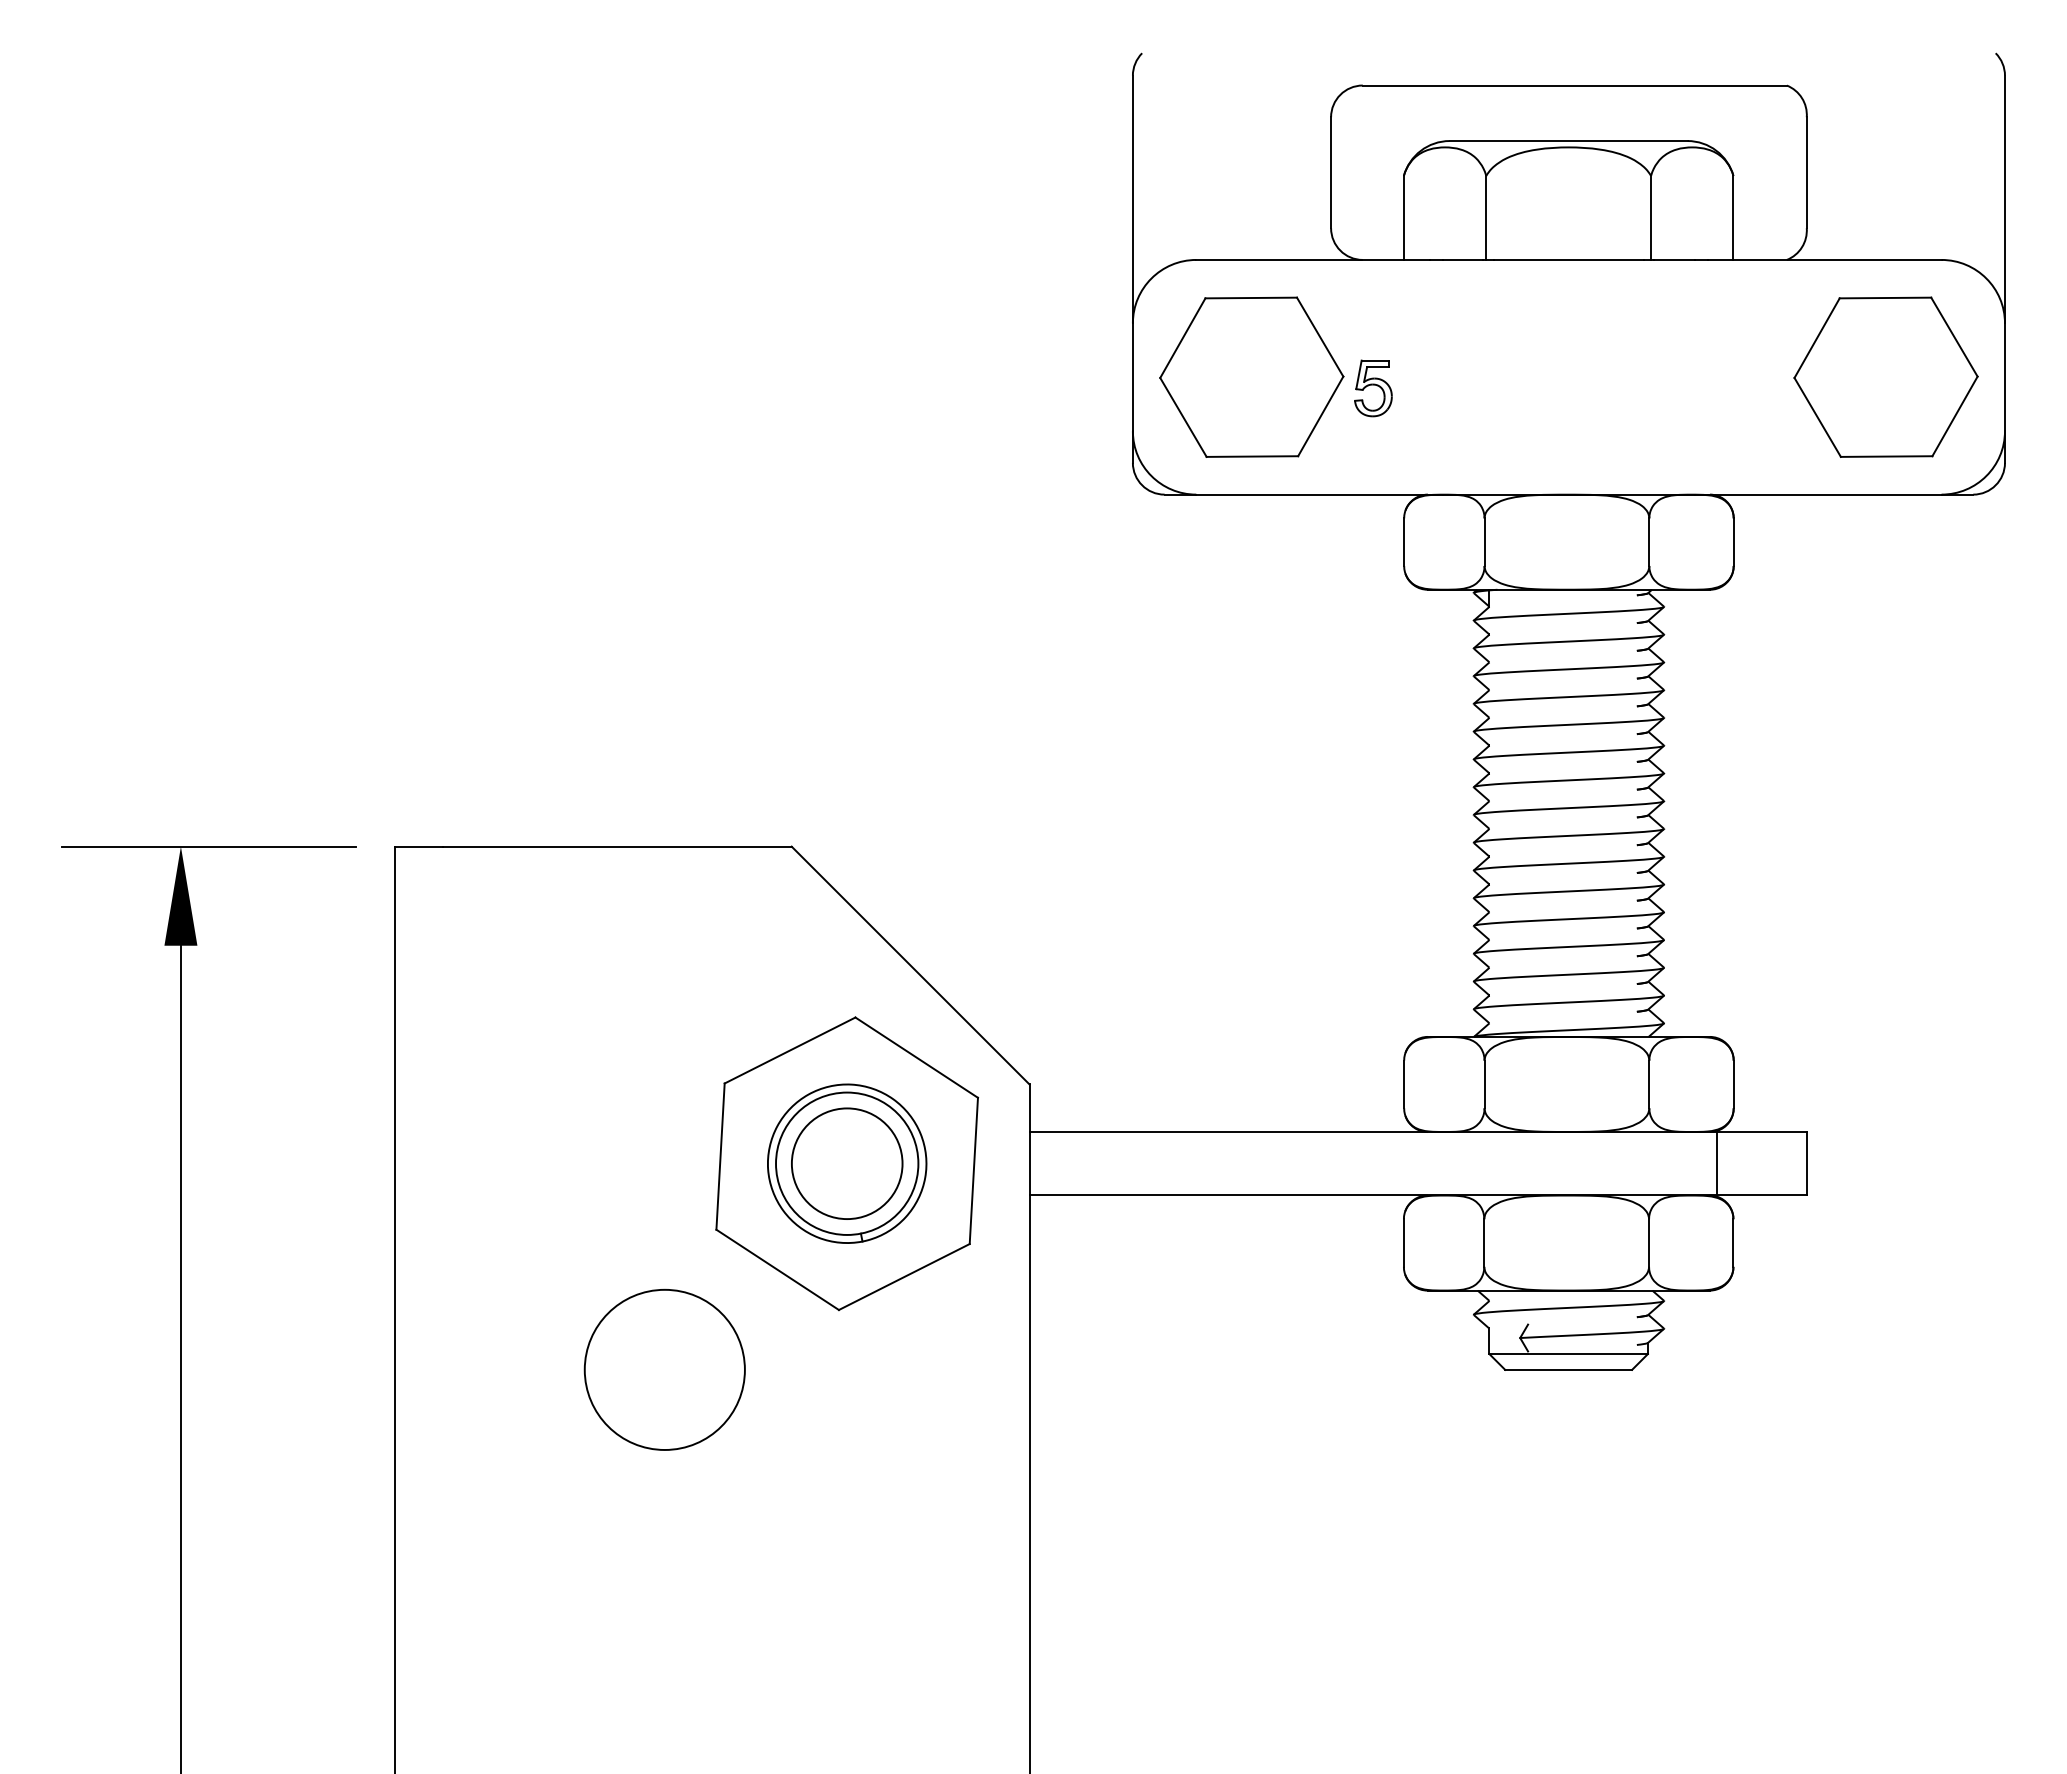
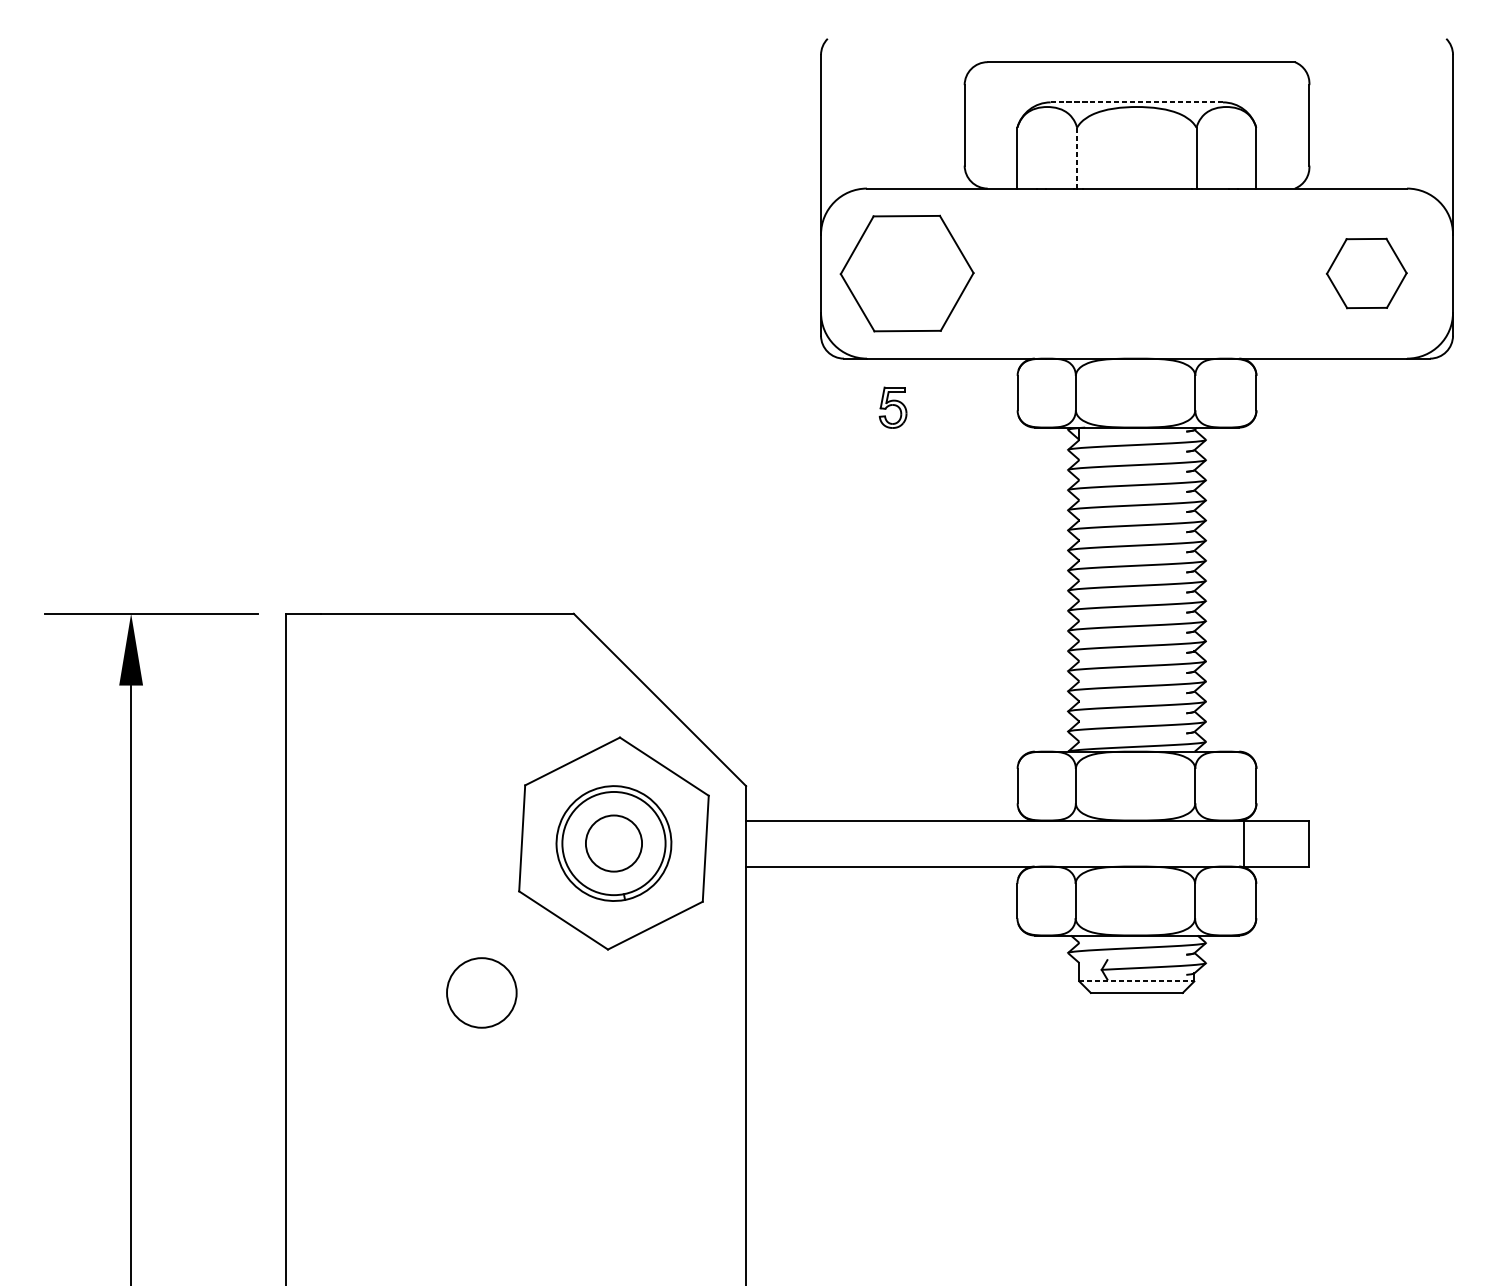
line: (1568, 141) -> (1136, 102), solid -> dashed
line: (1486, 217) -> (1077, 157), solid -> dashed
part: (1885, 376) -> (1366, 273), size x0.6
part: (1373, 388) -> (893, 407), moved
circle: (846, 1163) -> (613, 843), size x0.7
line: (1569, 1354) -> (1137, 981), solid -> dashed
circle: (664, 1369) -> (481, 992), size x0.6

